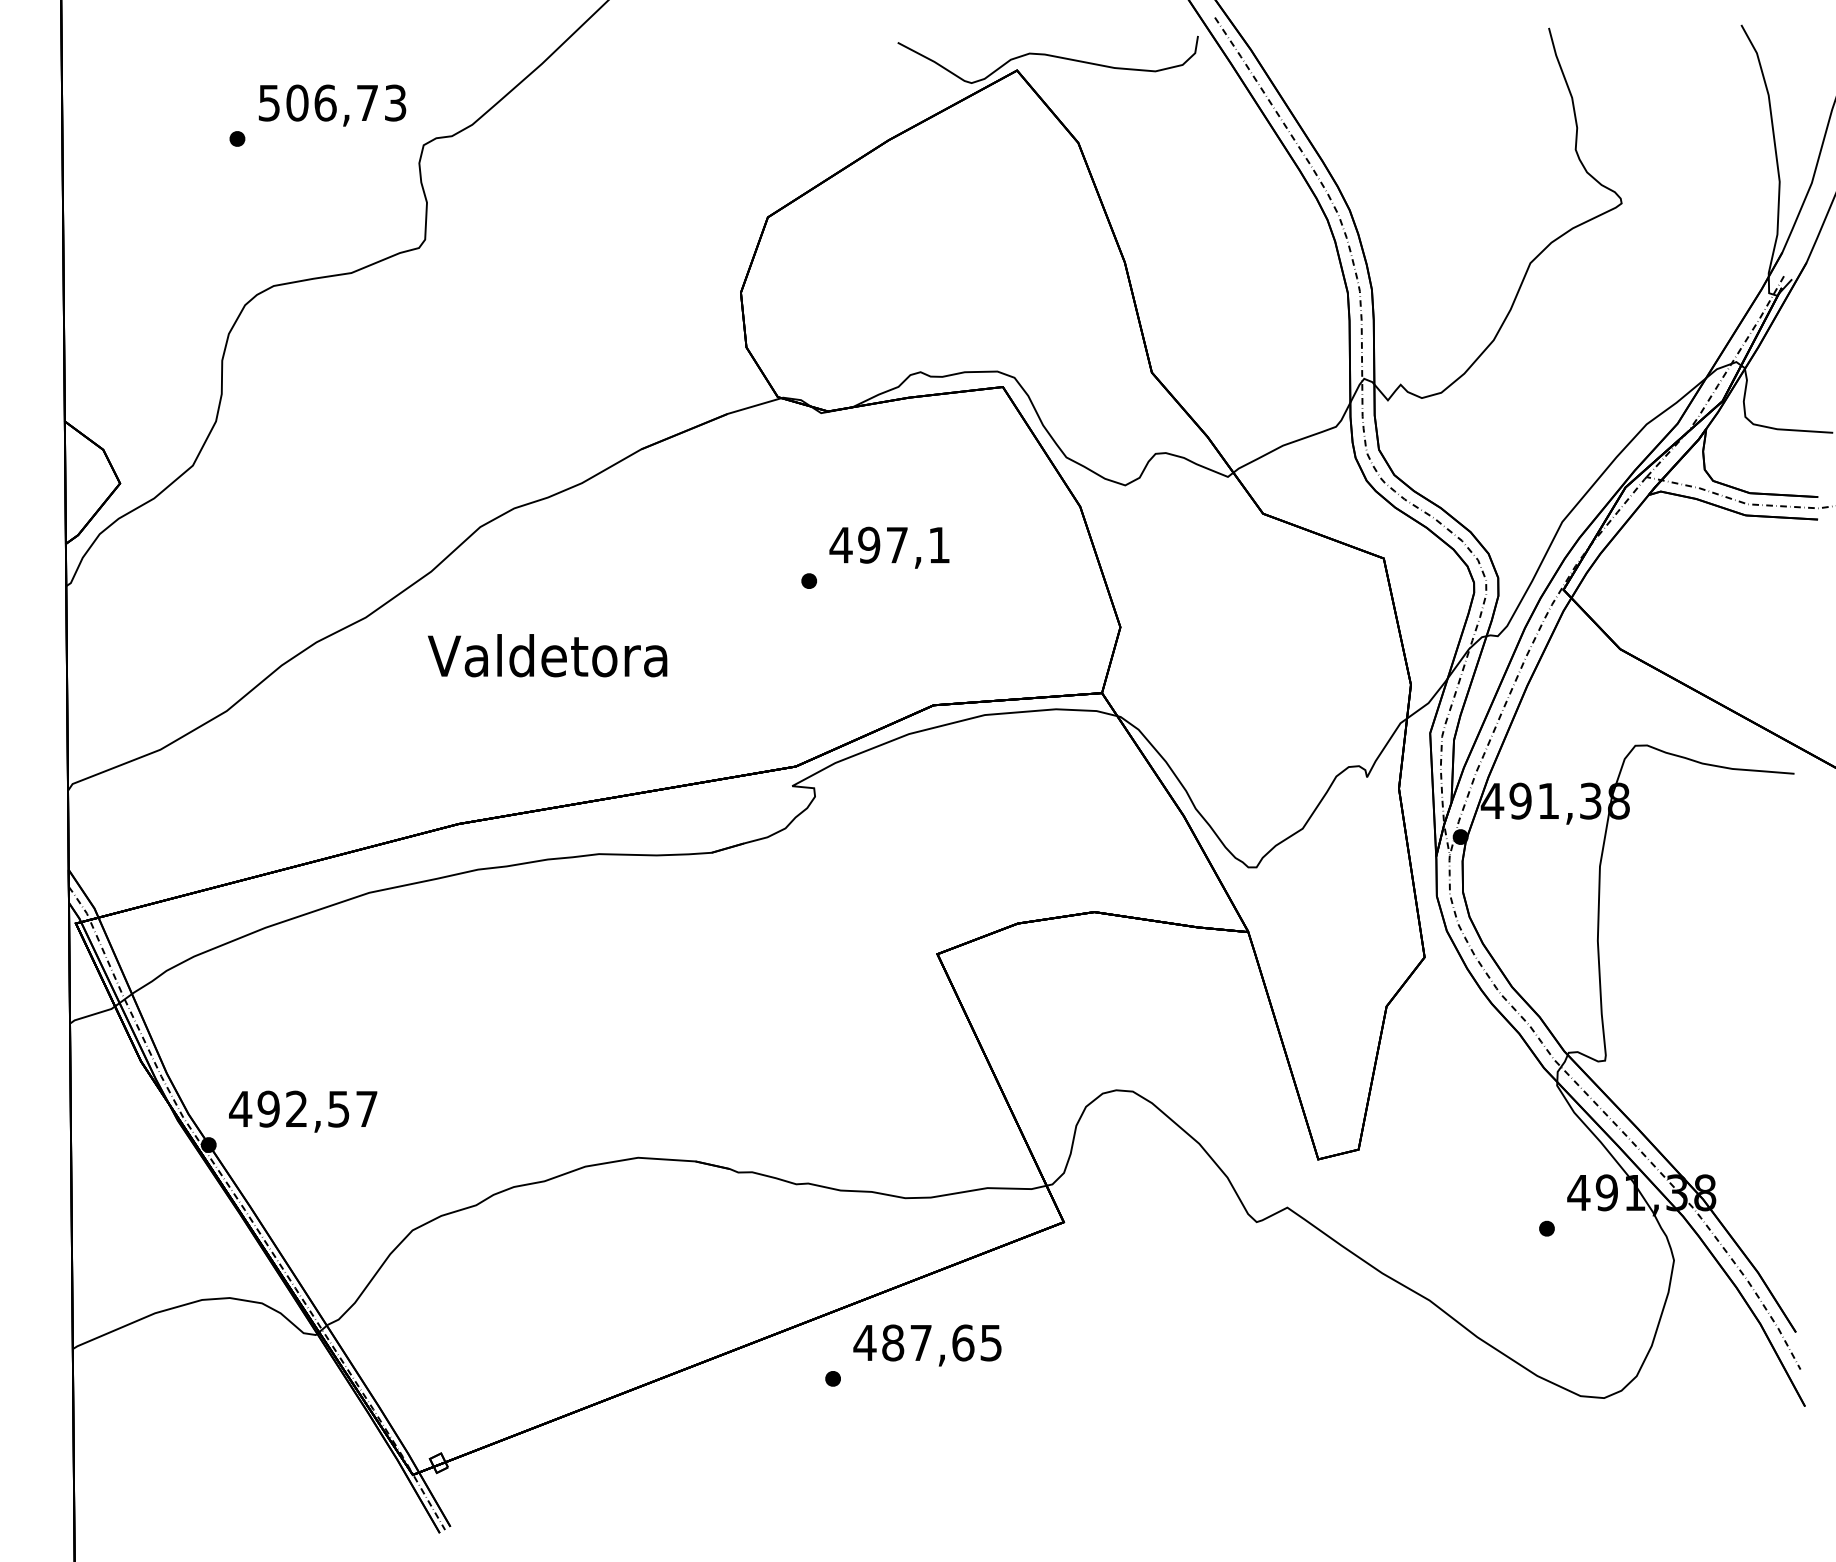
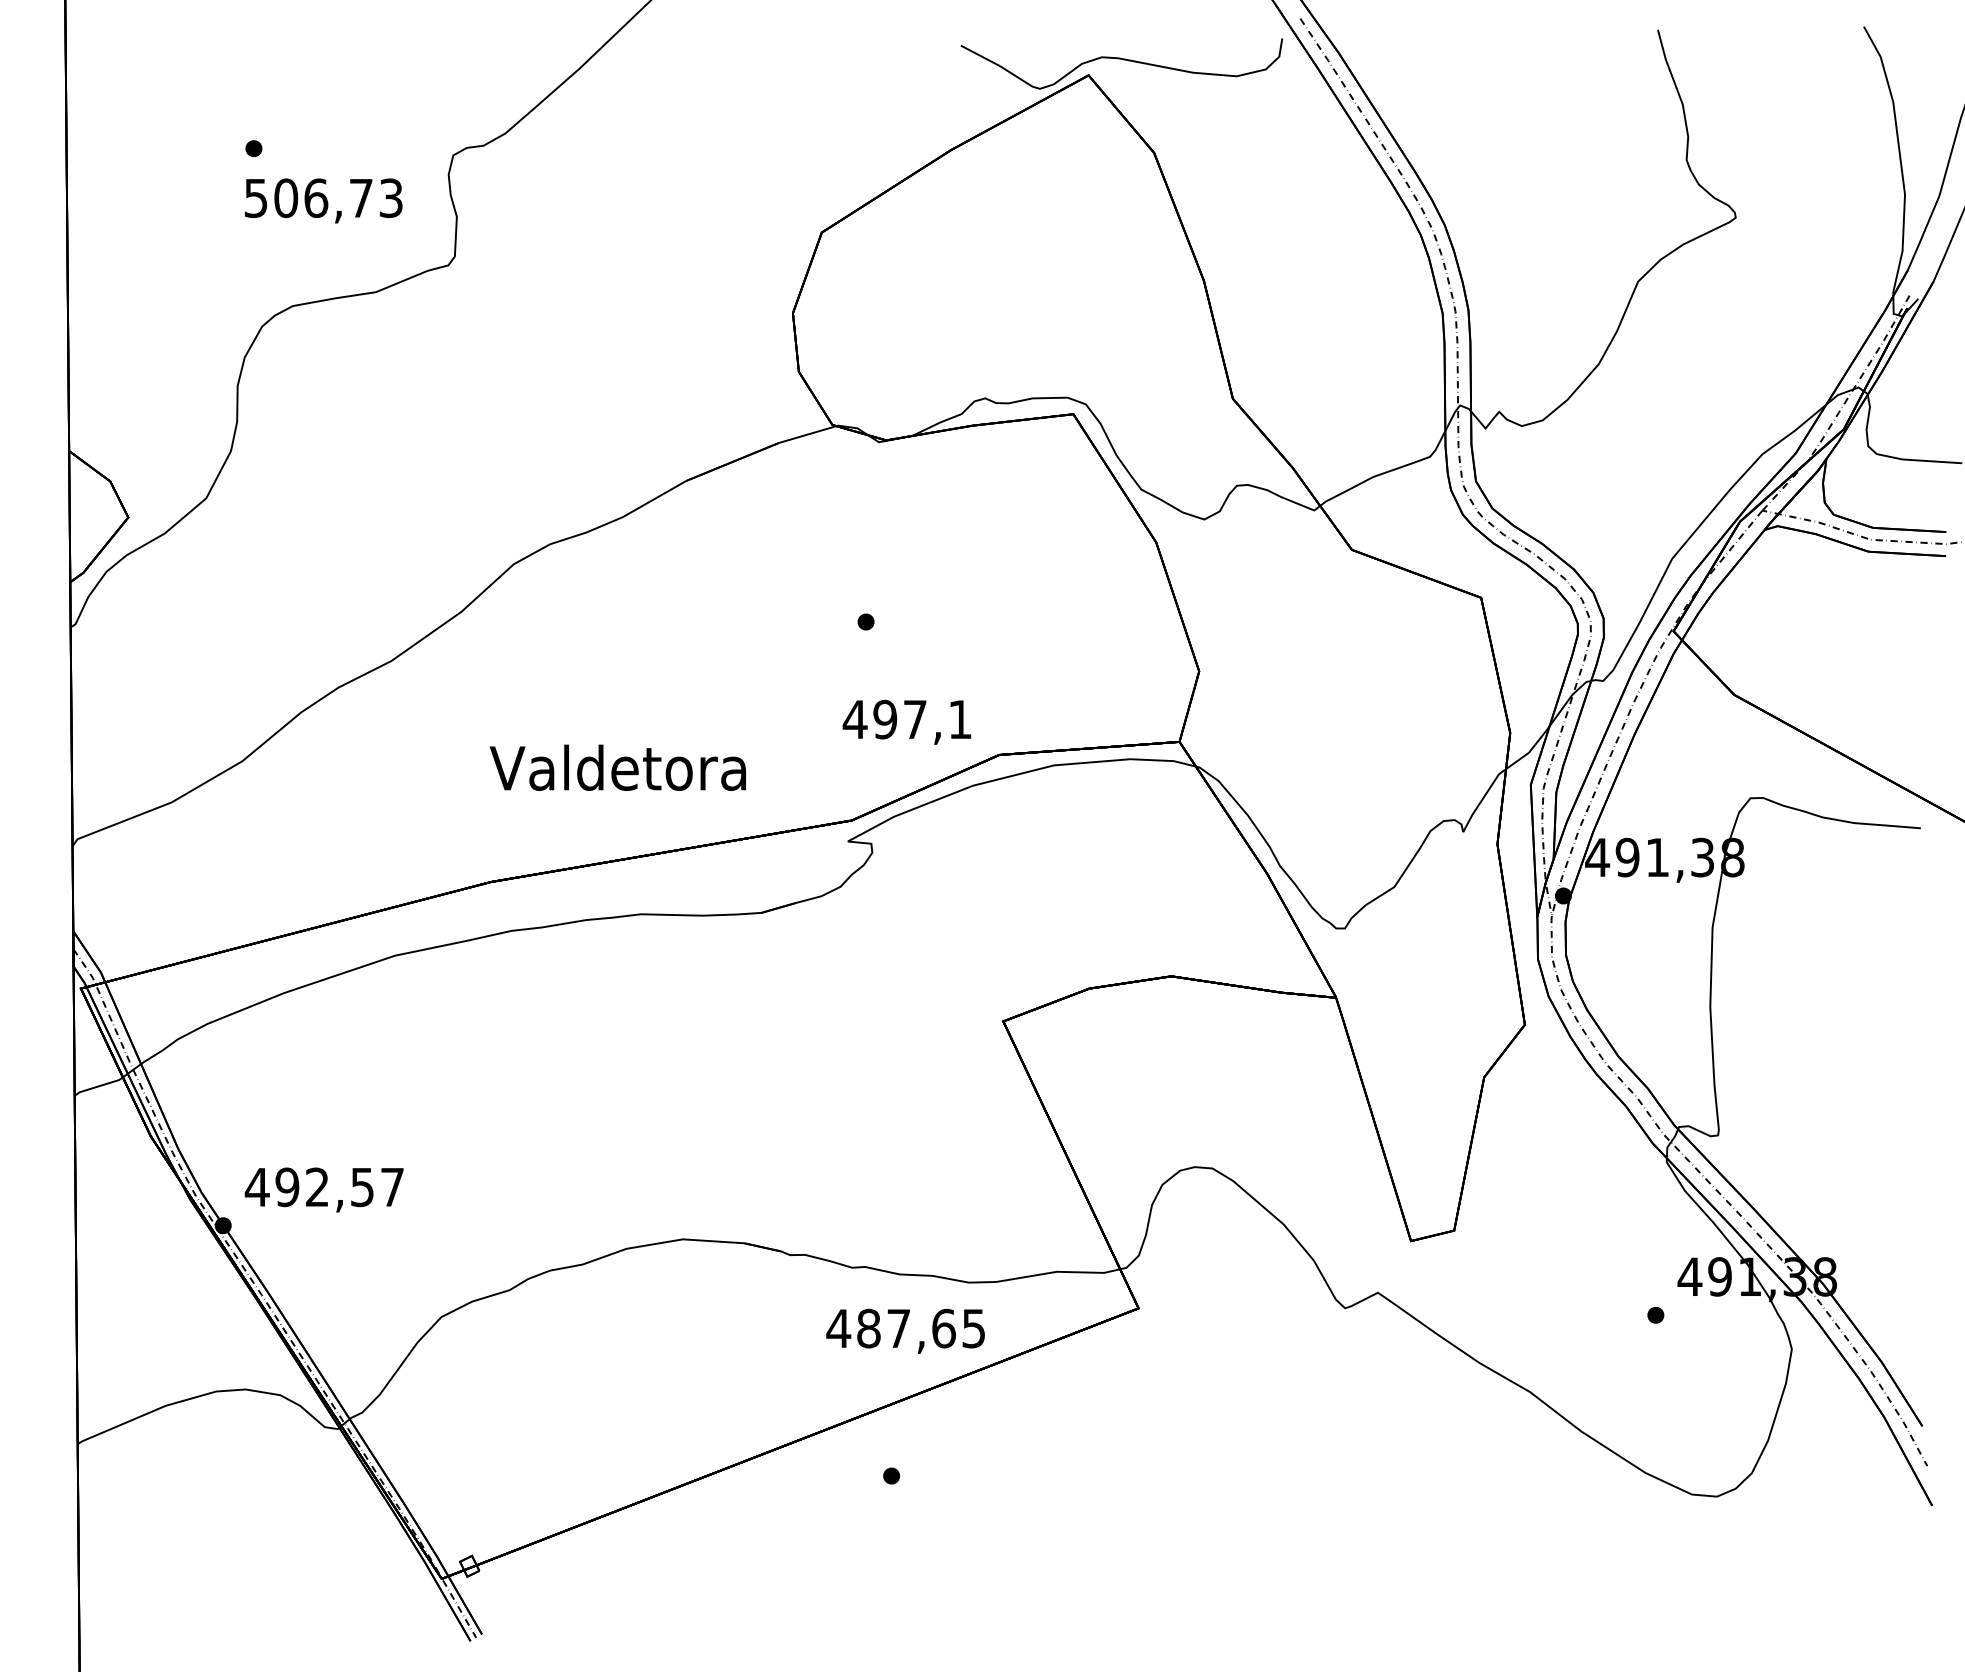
text: (332, 105) -> (323, 200), moved
text: (889, 547) -> (906, 721), moved
text: (547, 655) -> (617, 767), moved
text: (927, 1344) -> (905, 1330), moved

